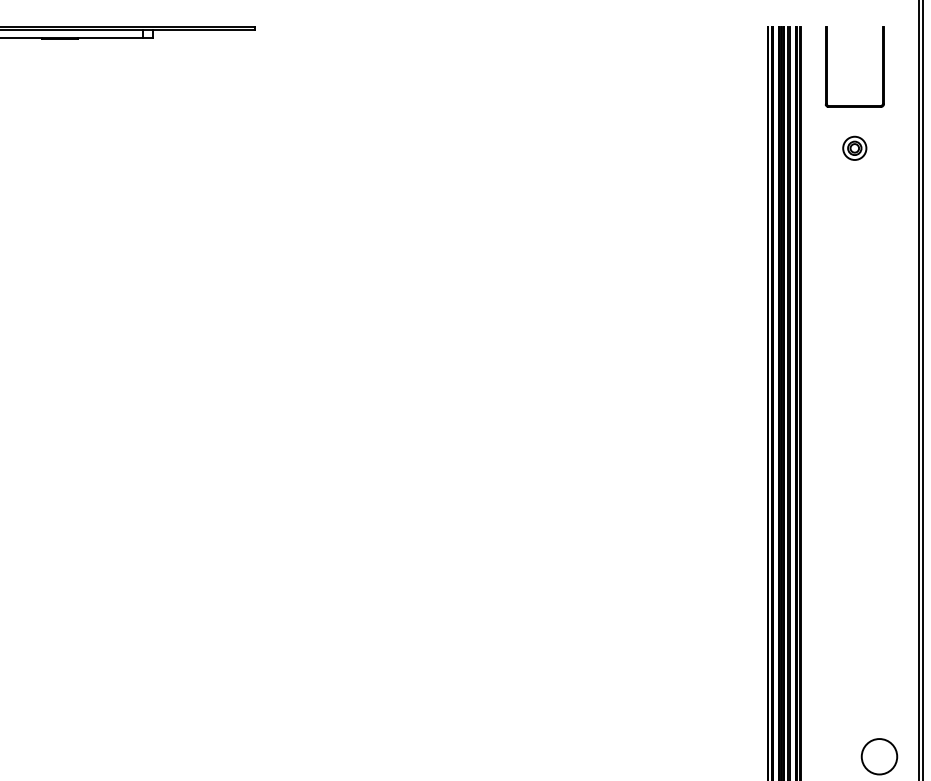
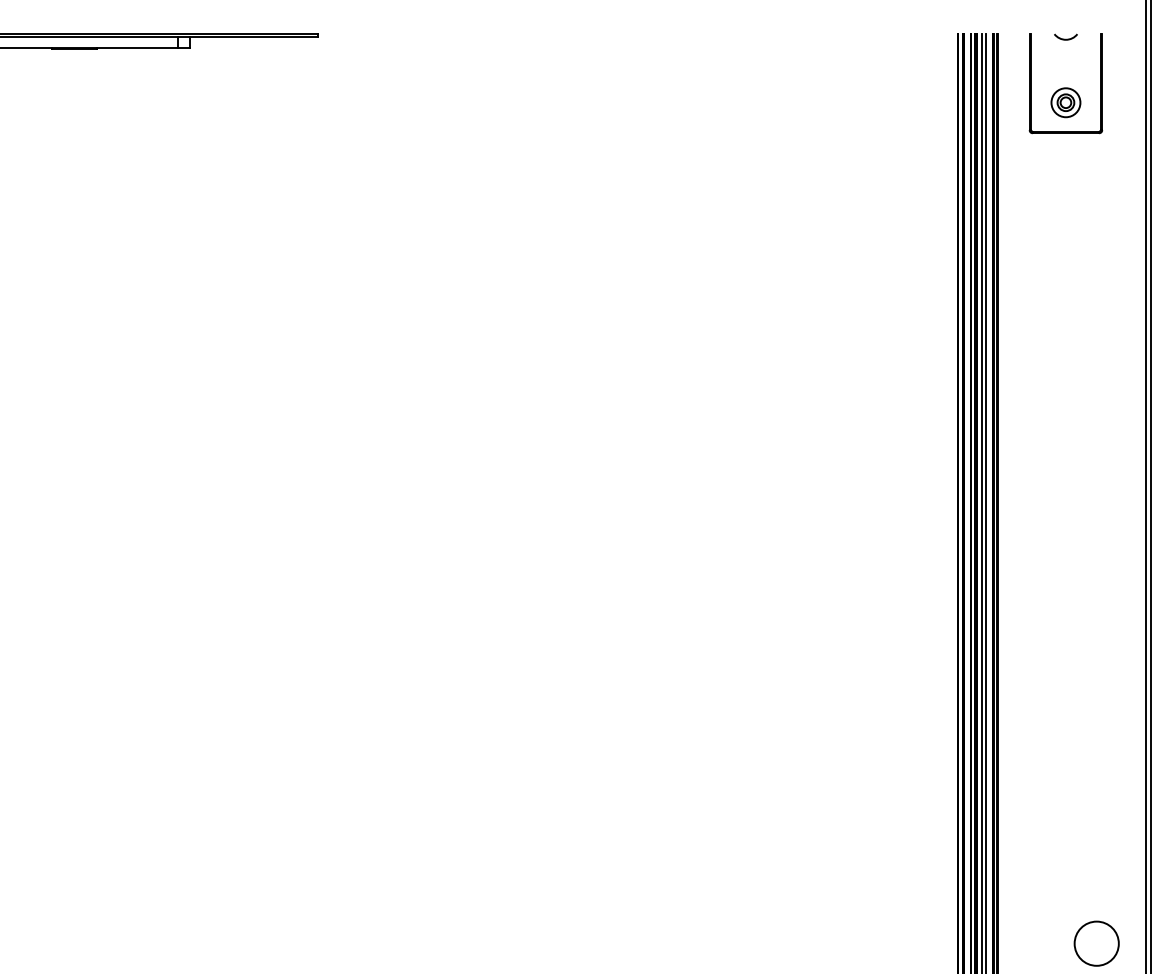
arc: (853, 30) -> (1064, 38), added
part: (854, 147) -> (1065, 101), moved

